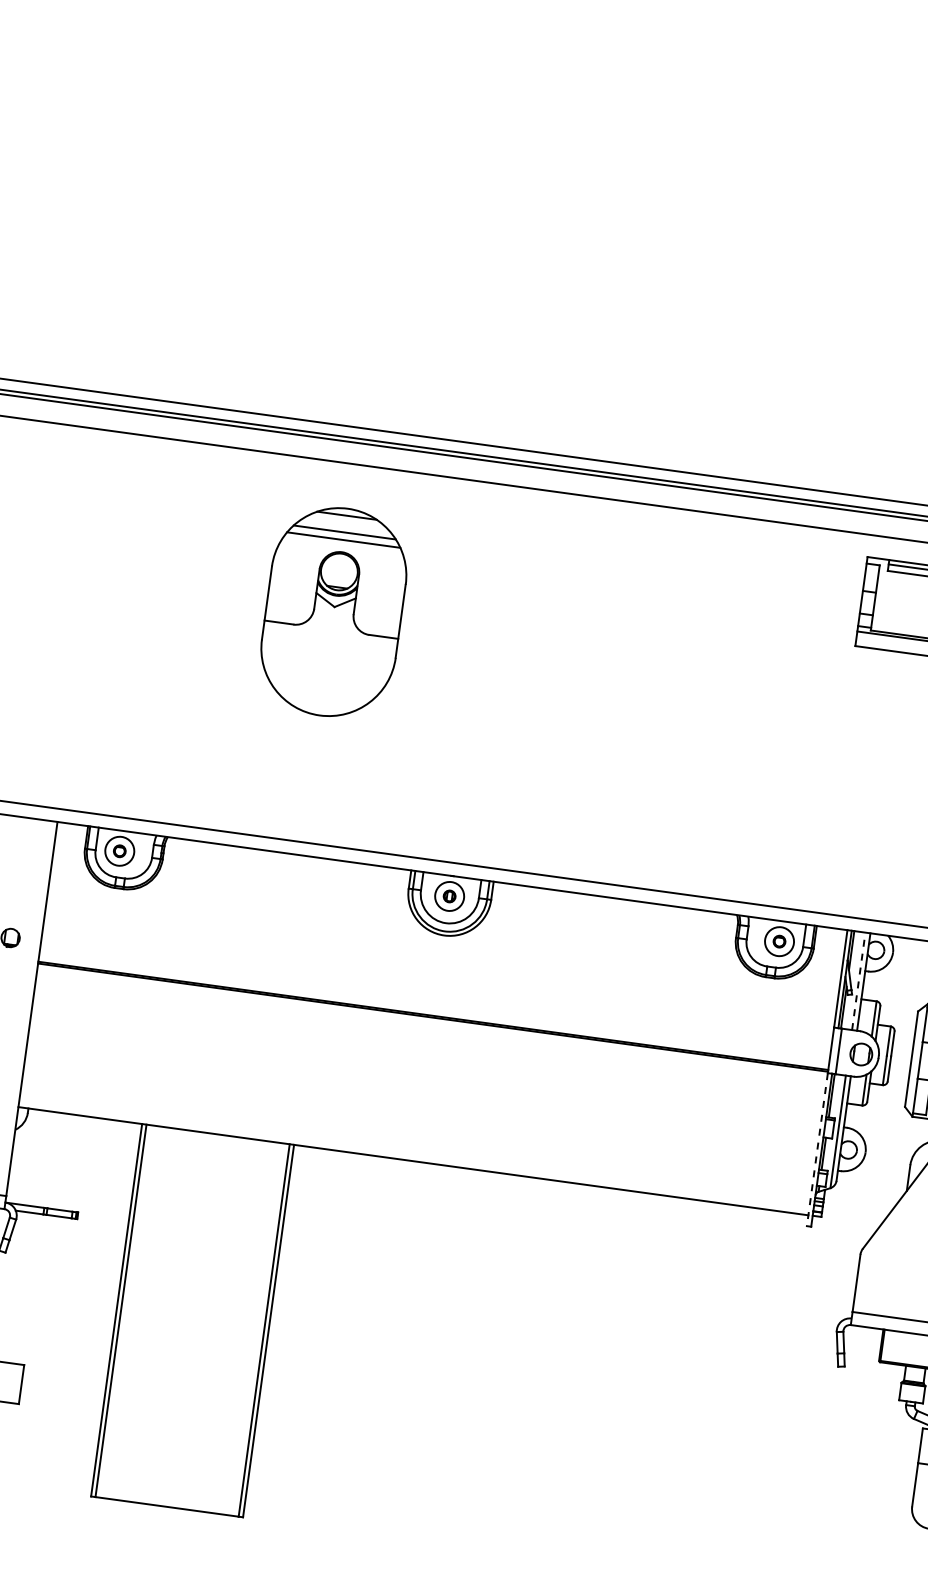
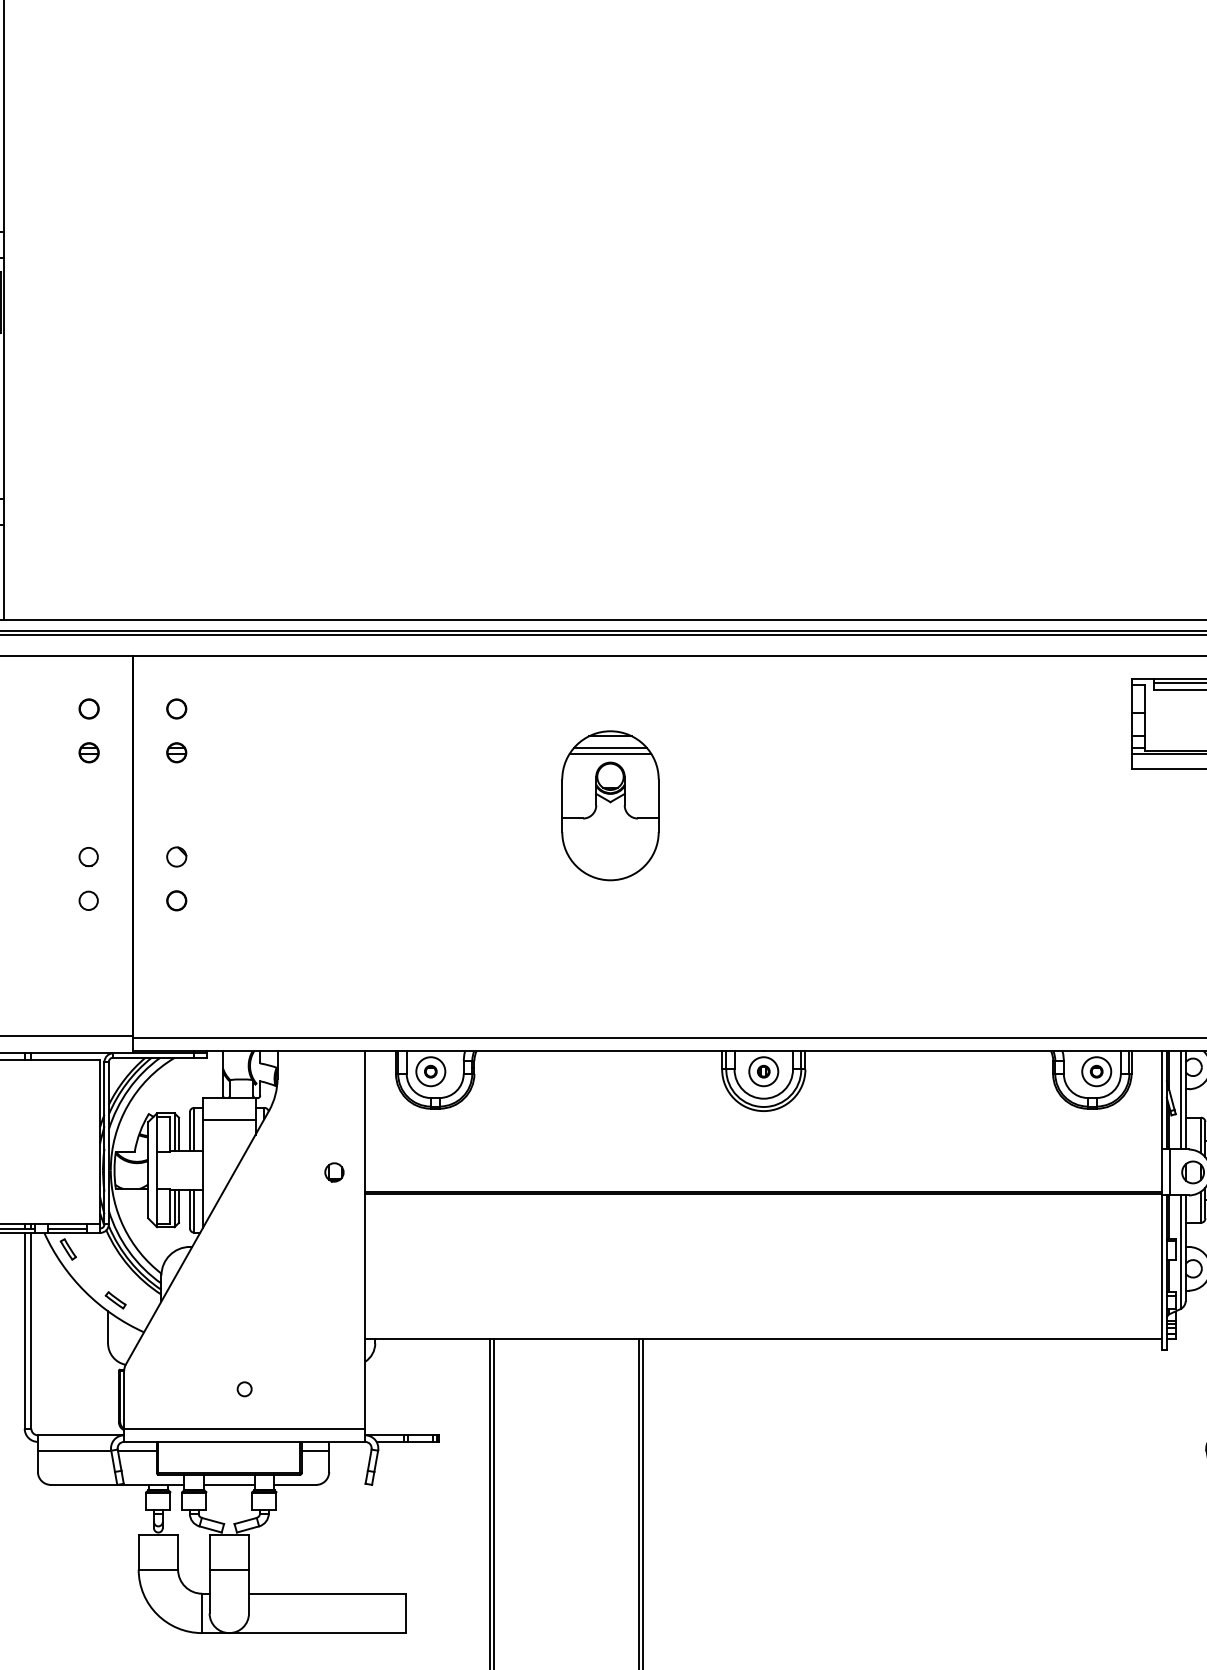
part: (333, 611) -> (610, 805), size x0.71
line: (858, 980) -> (1180, 1099), dashed -> solid
line: (817, 1150) -> (1162, 1273), dashed -> solid

